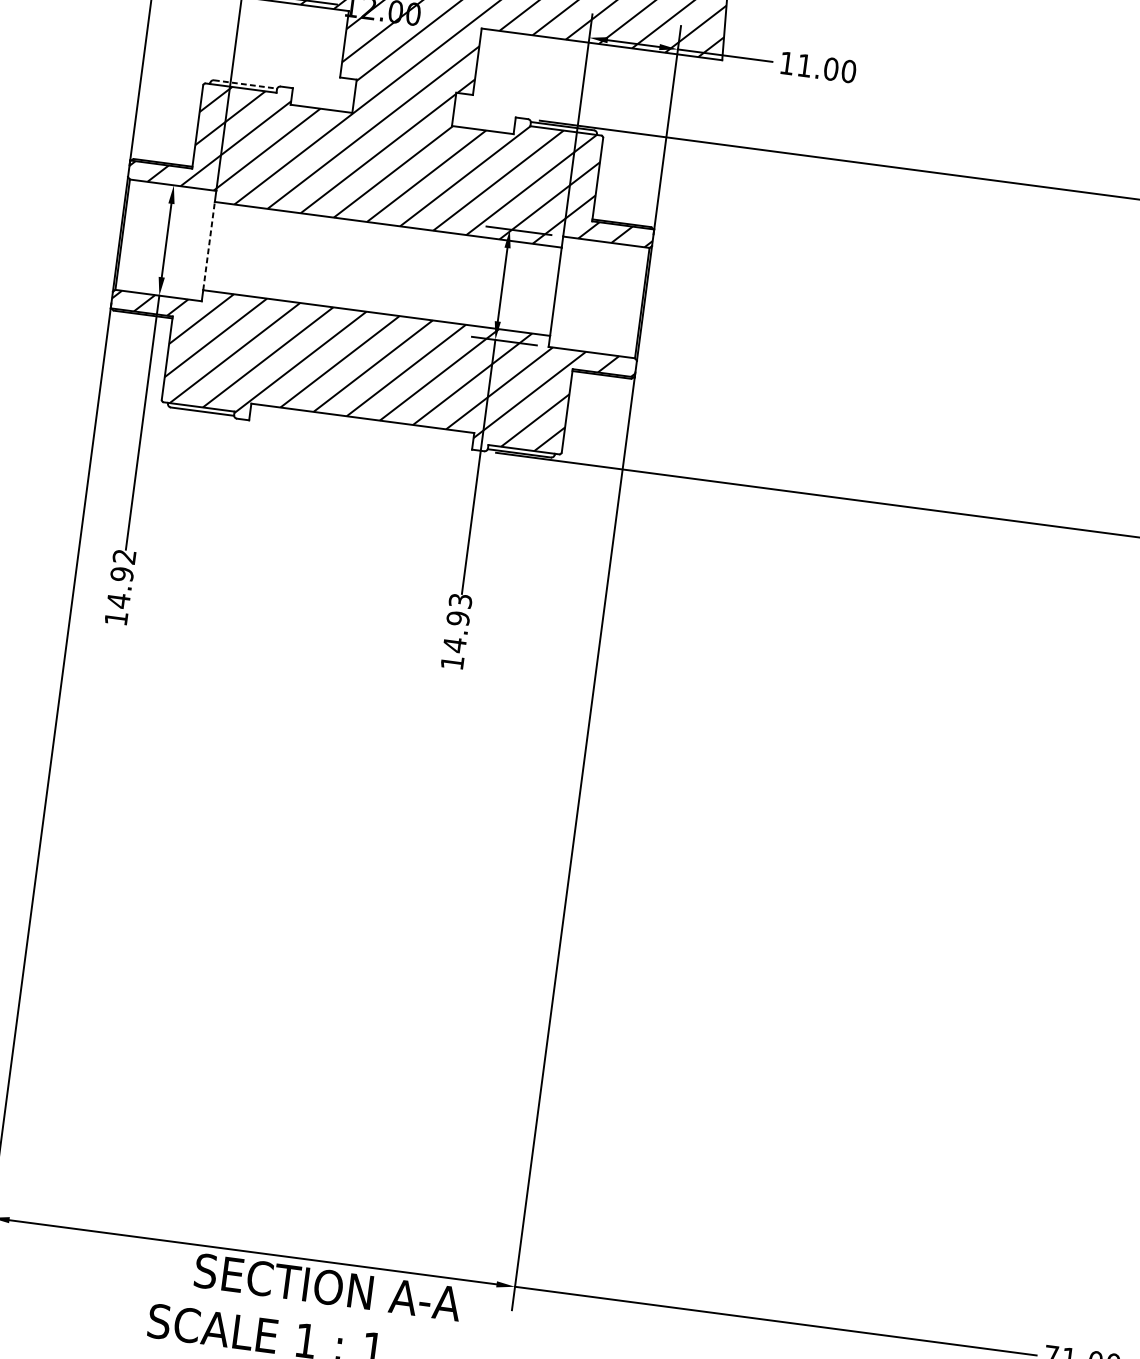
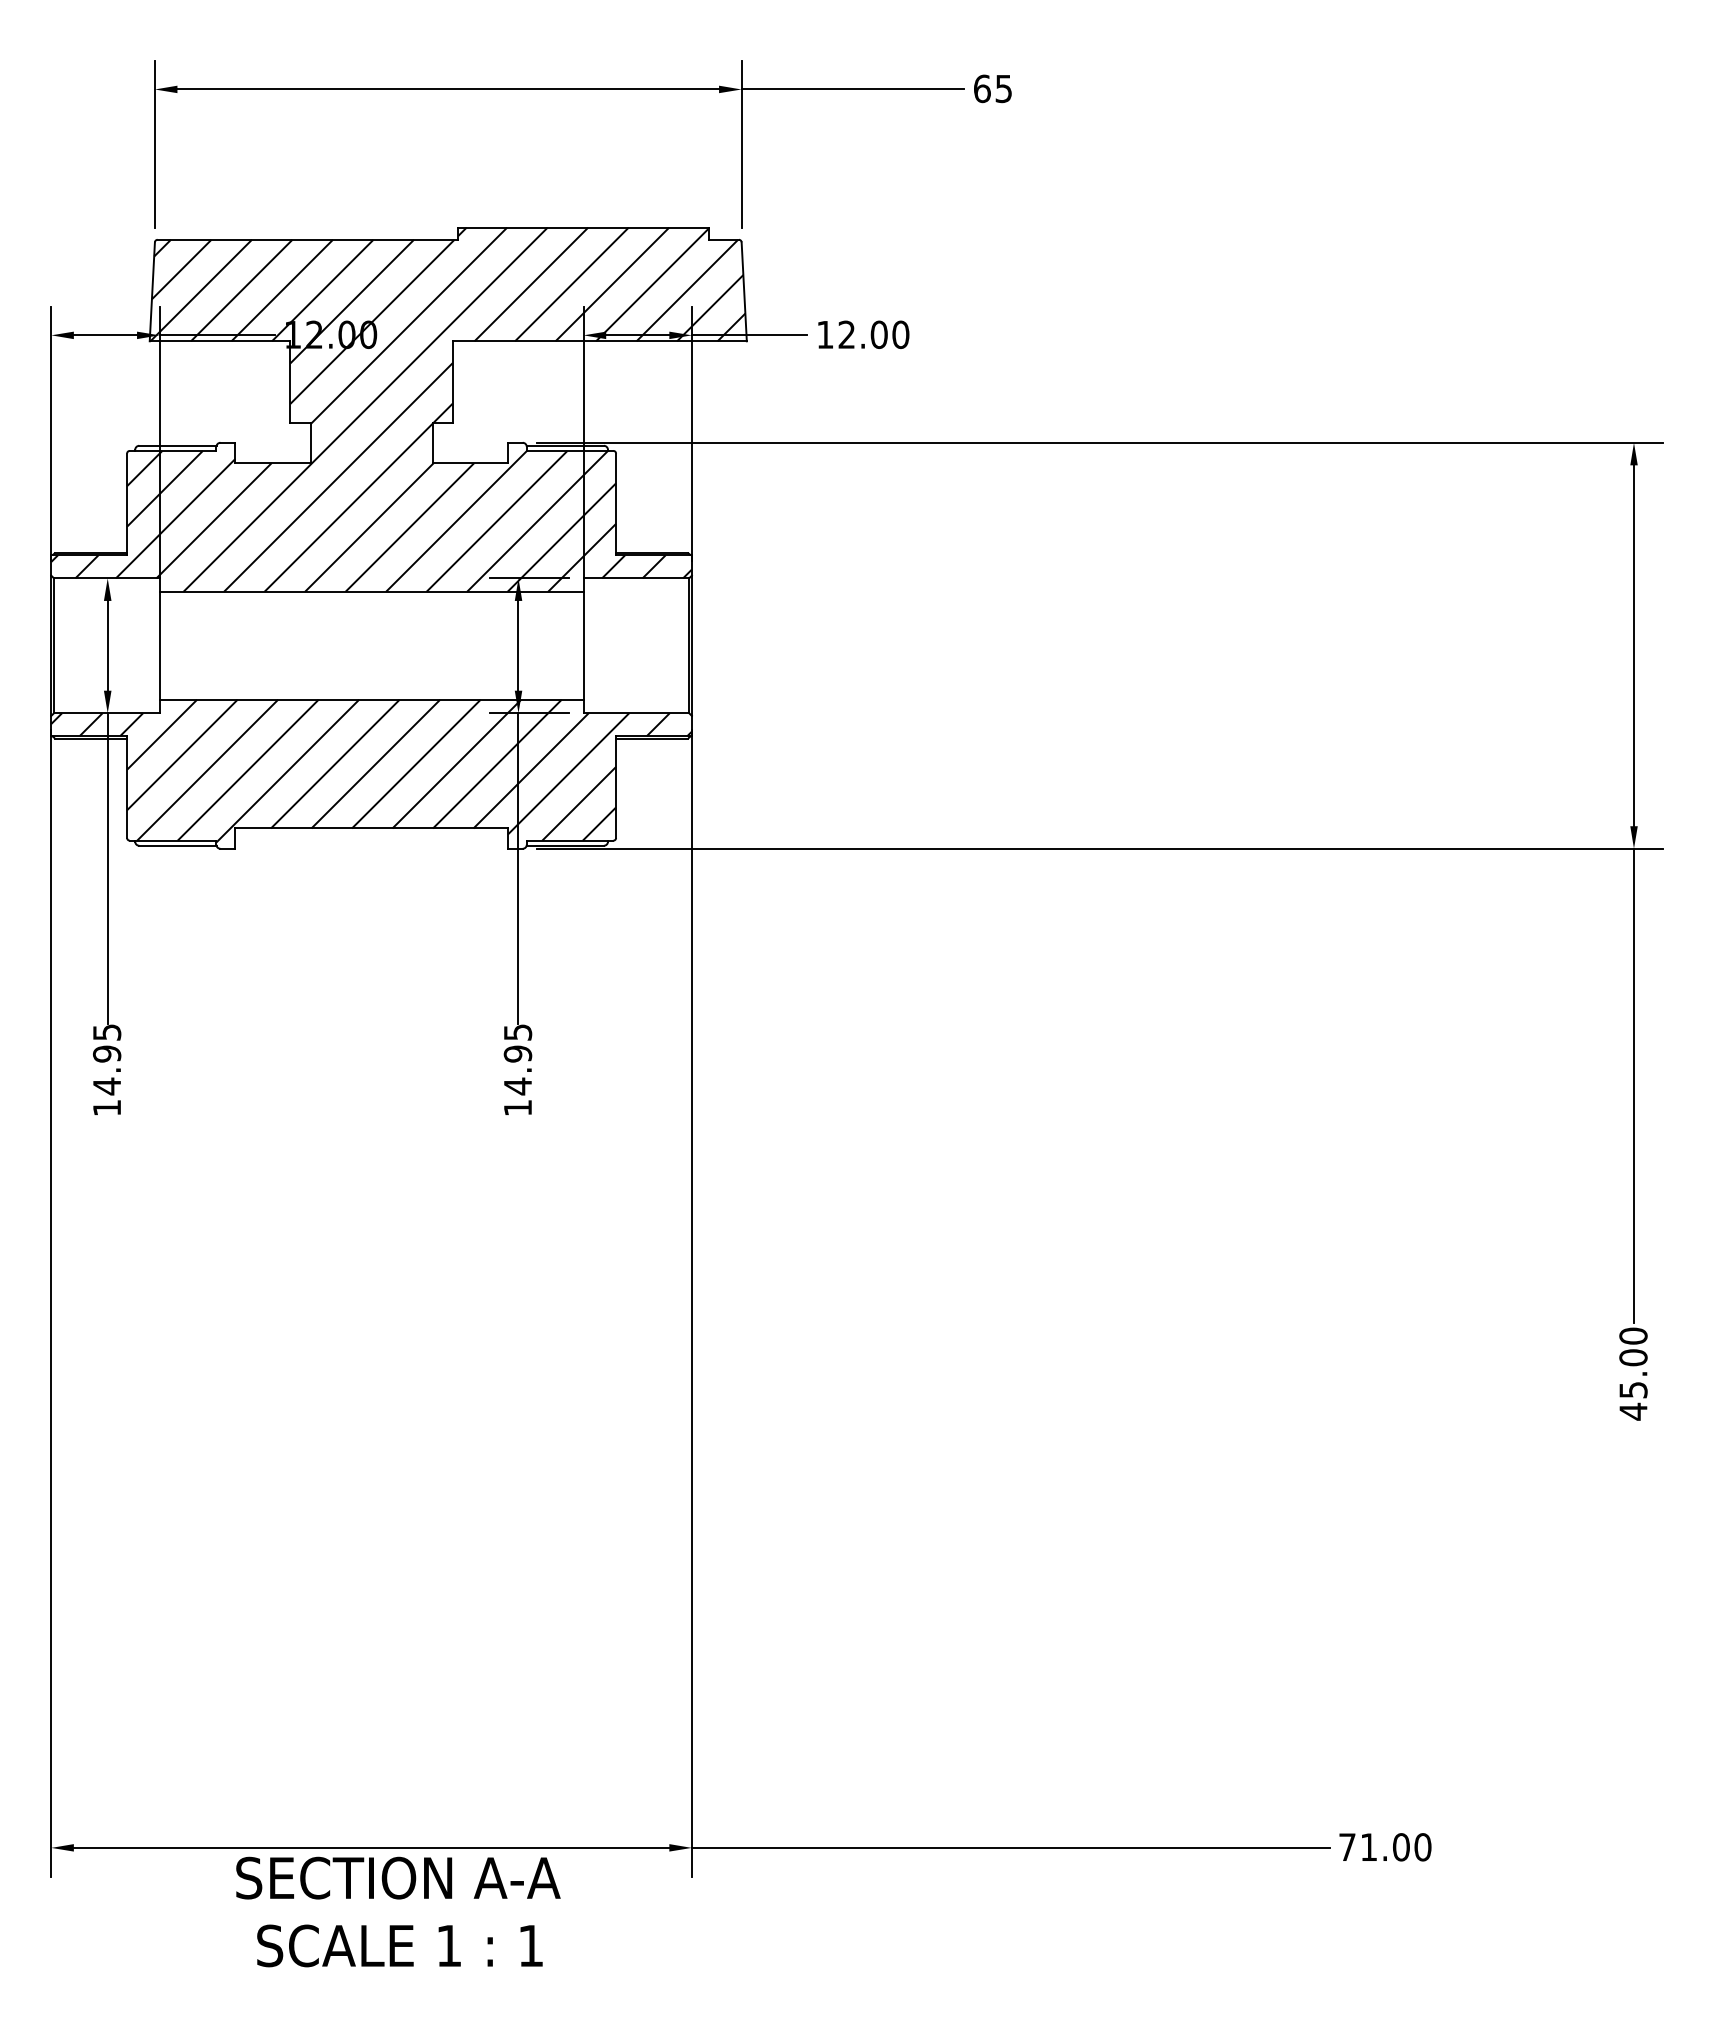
text: (804, 65) -> (846, 334), 11.00 -> 12.00
line: (245, 84) -> (177, 445), dashed -> solid
line: (209, 245) -> (159, 645), dashed -> solid
text: (123, 556) -> (106, 1032), 14.92 -> 14.95
text: (460, 600) -> (517, 1032), 14.93 -> 14.95
text: (328, 1286) -> (398, 1877), moved

